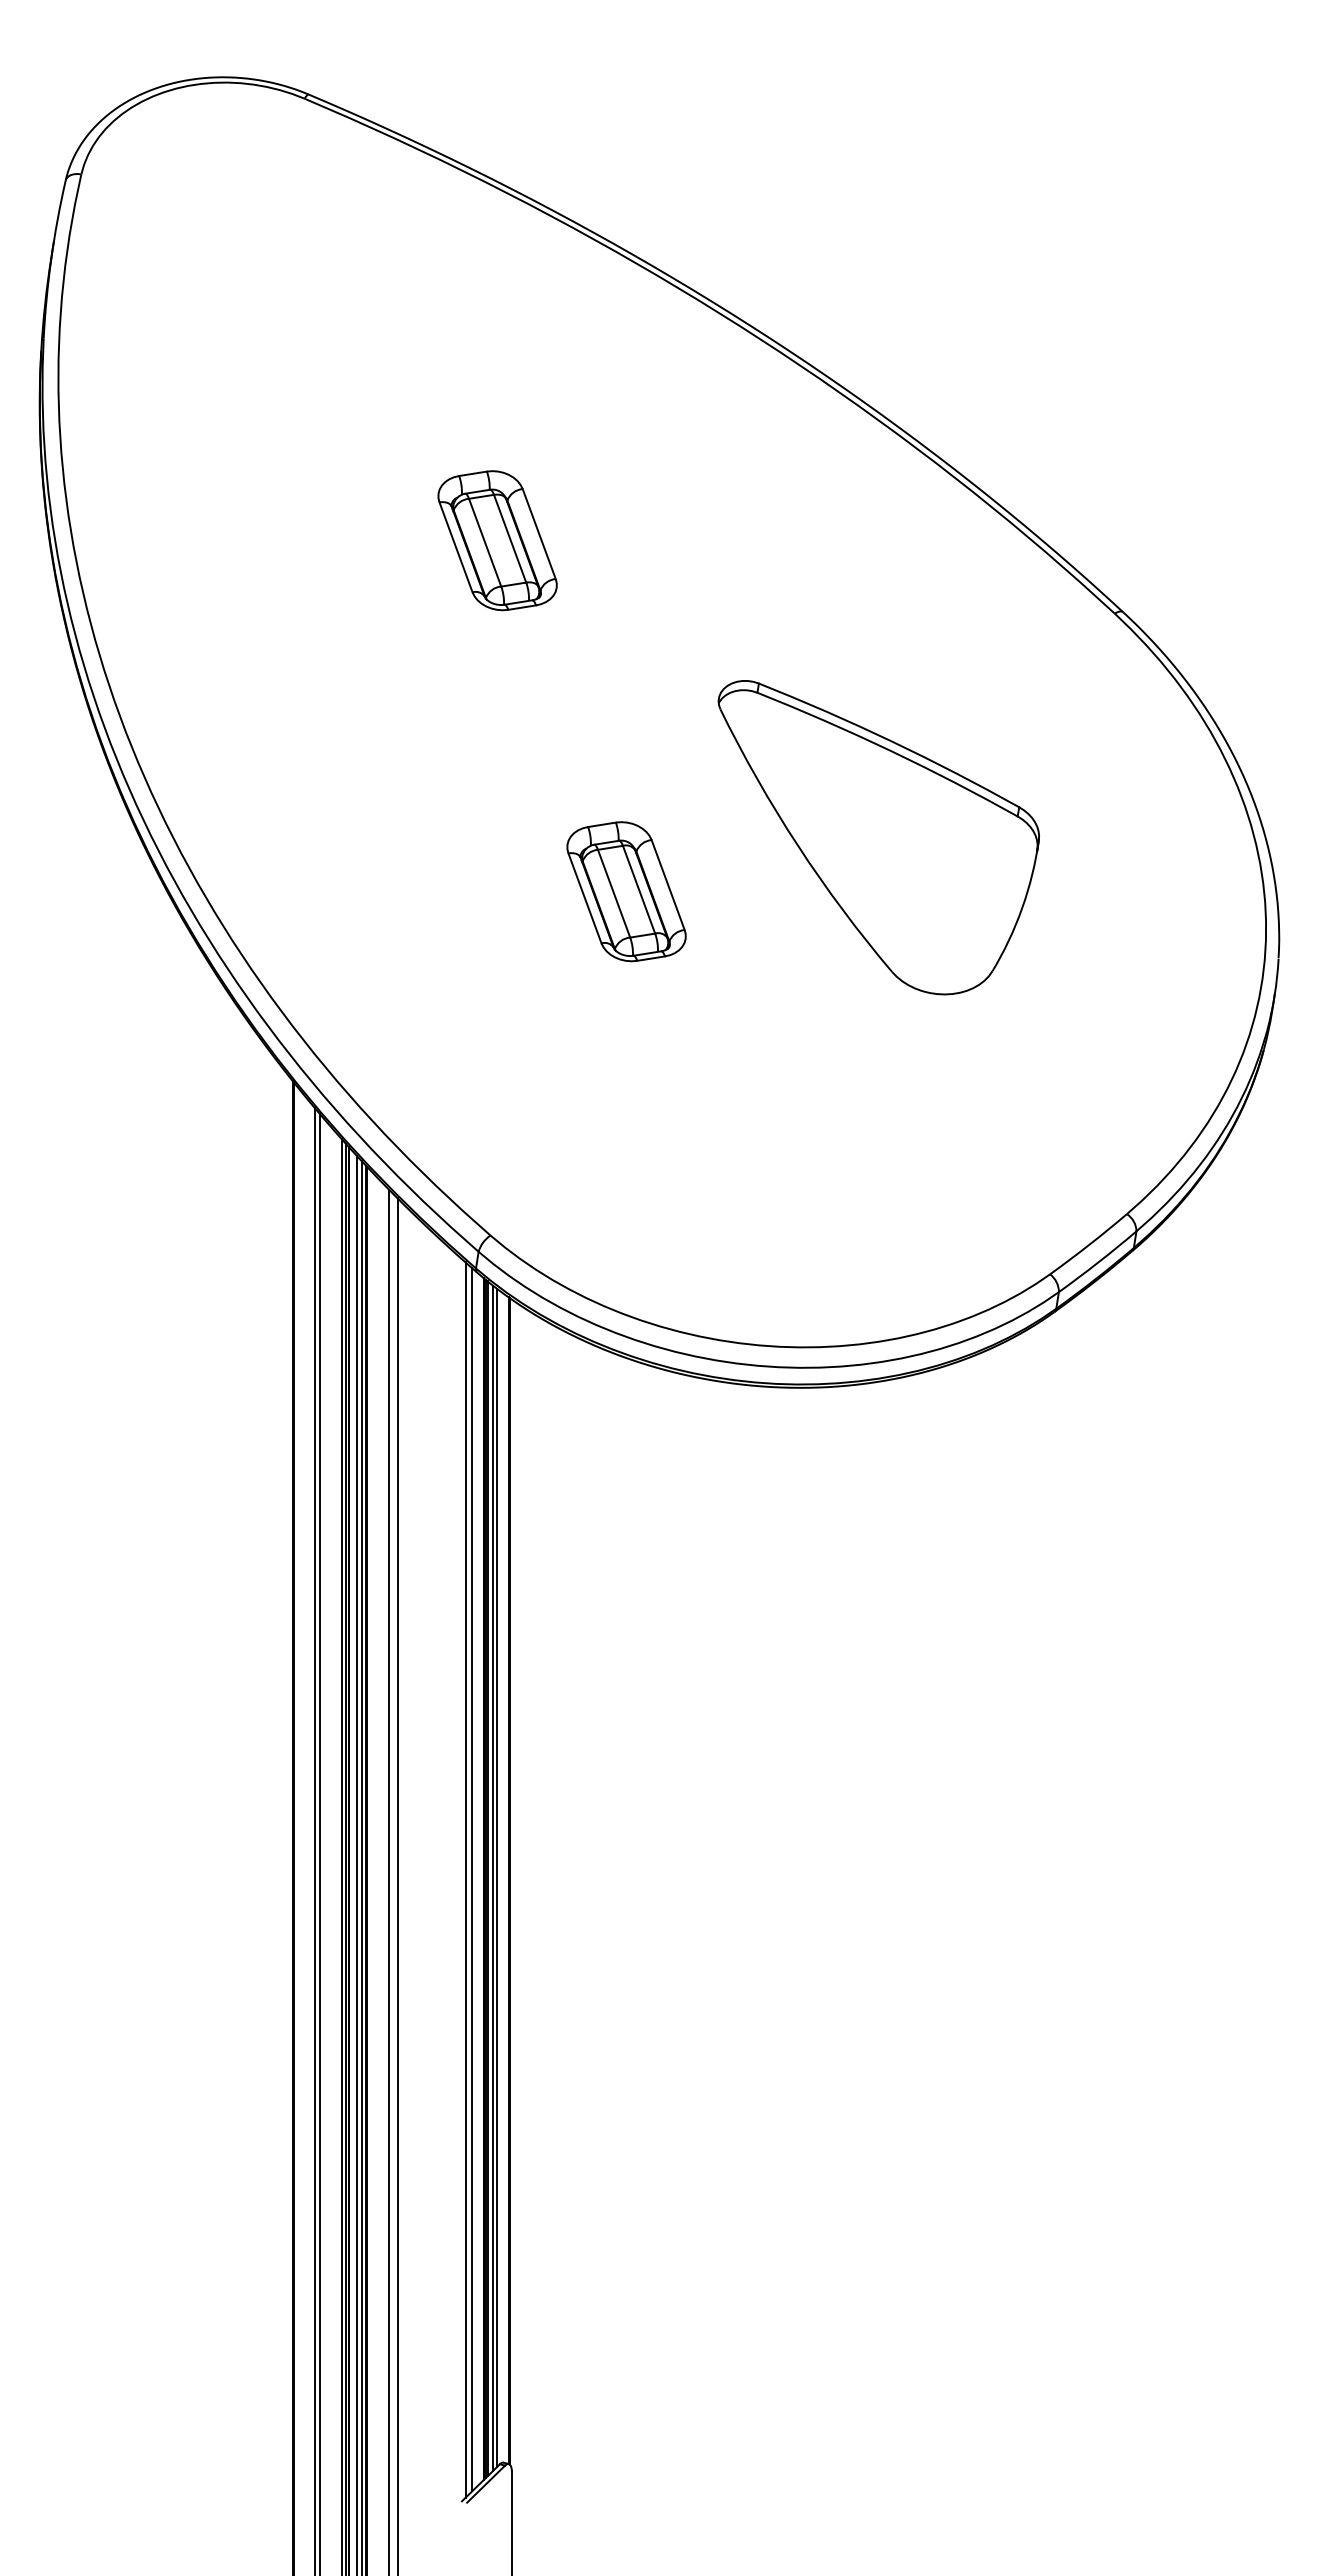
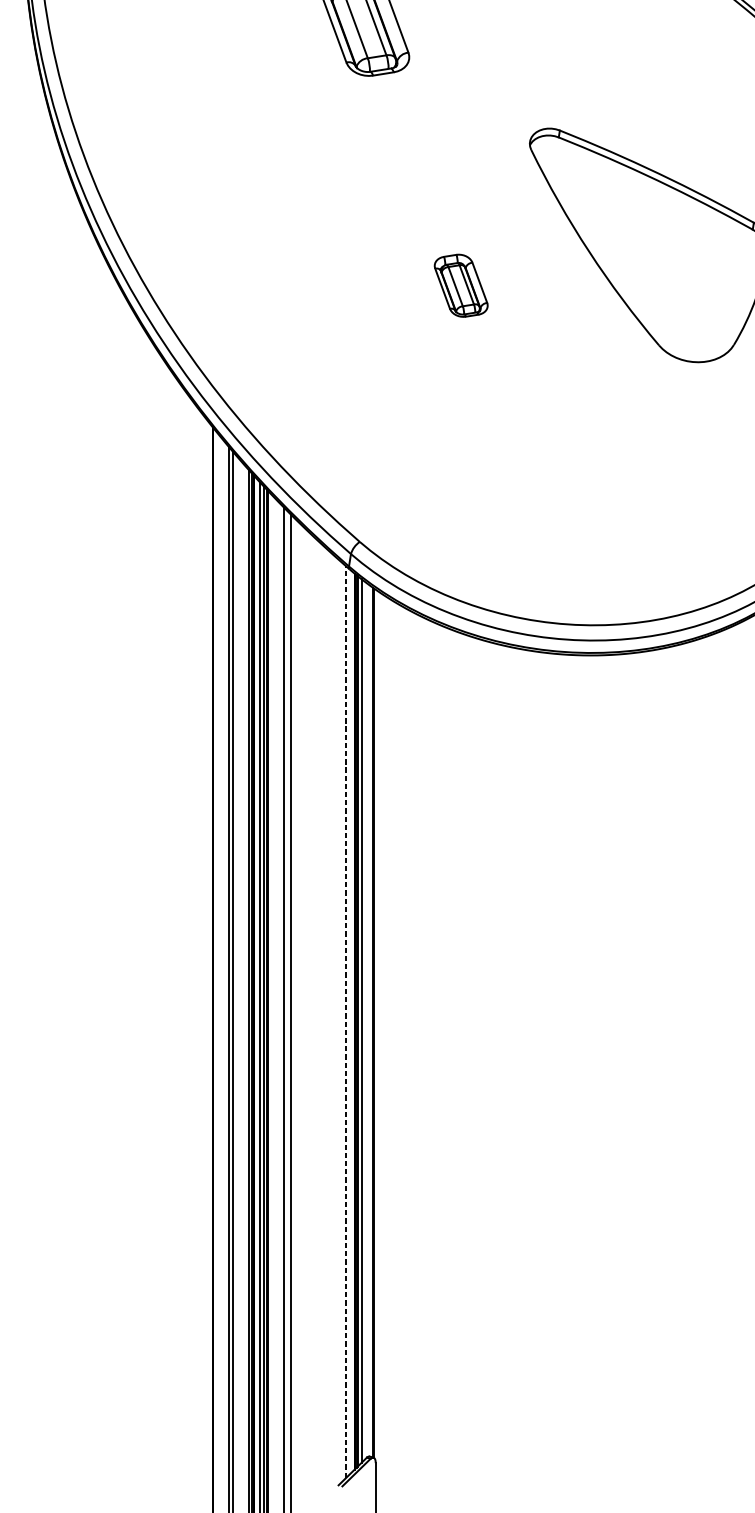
part: (626, 891) -> (461, 285), size x0.6
line: (497, 1877) -> (365, 1020), removed
line: (465, 1879) -> (341, 1021), removed
line: (472, 1879) -> (346, 1021), solid -> dashed

